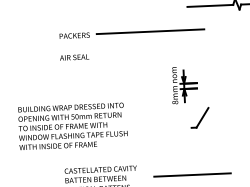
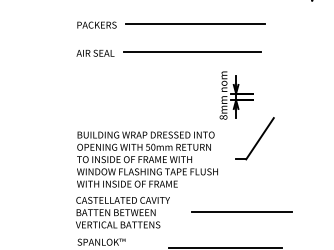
line: (149, 53) -> (192, 52), added
part: (199, 117) -> (254, 138), size x1.67
text: (72, 126) -> (147, 159), moved

